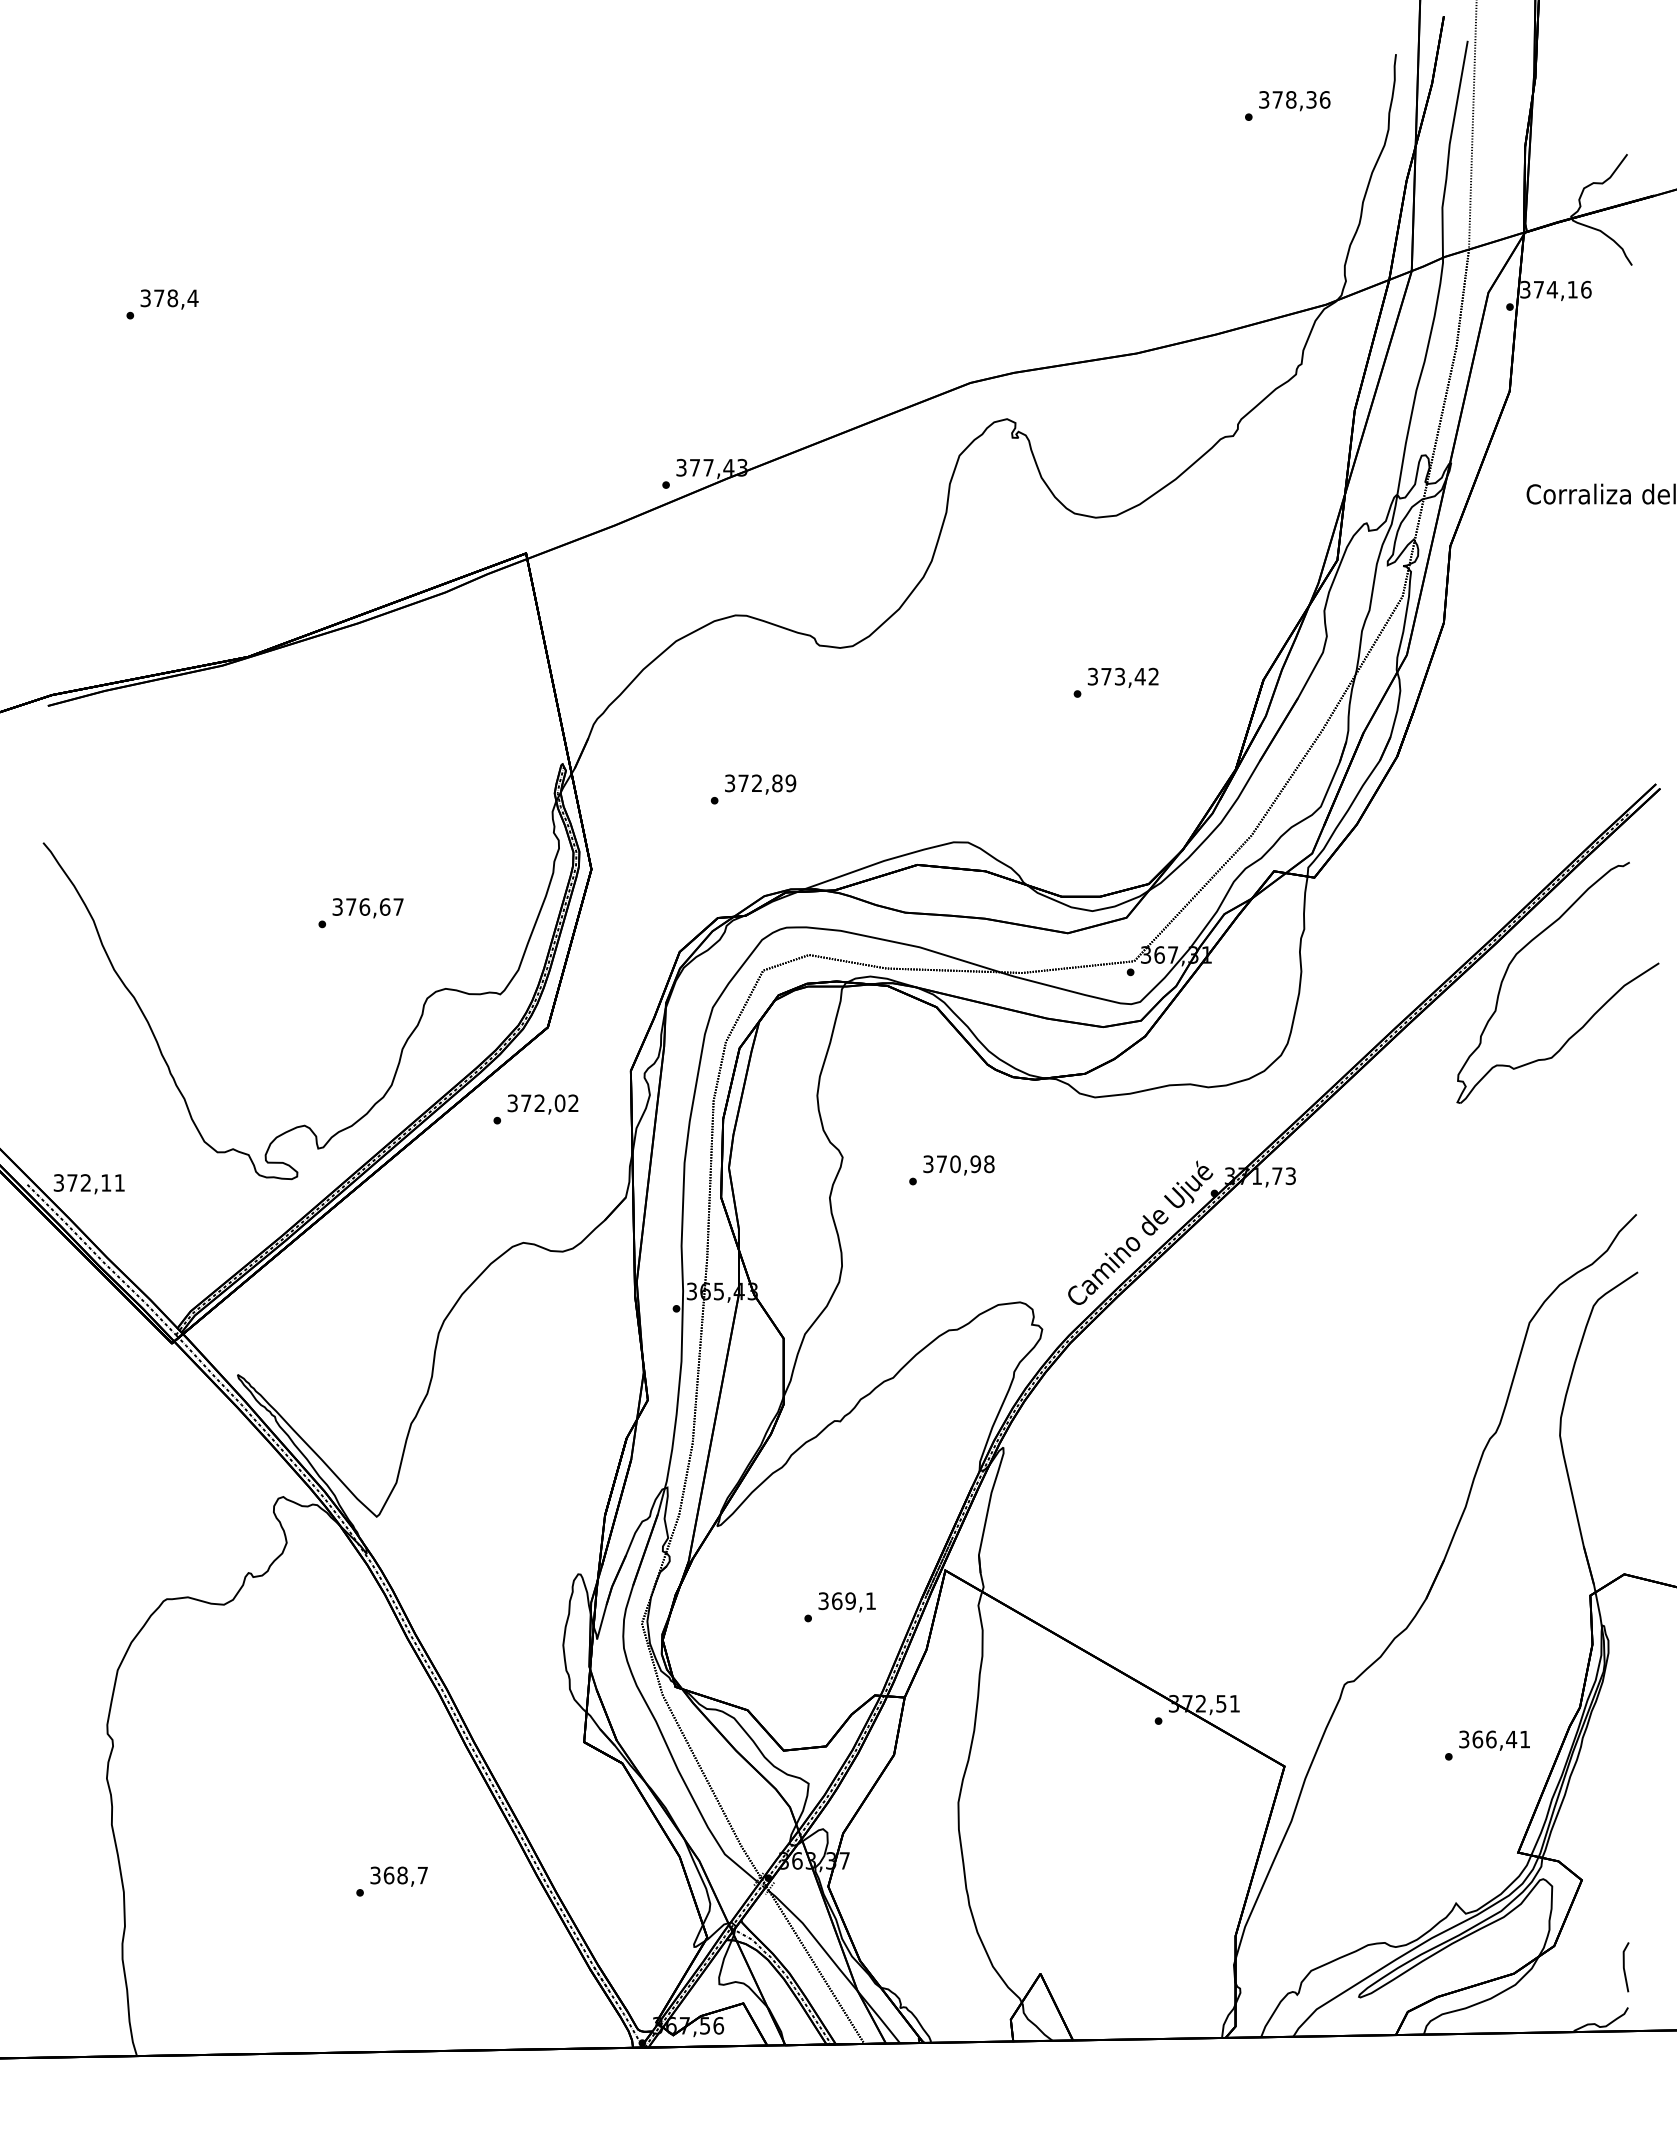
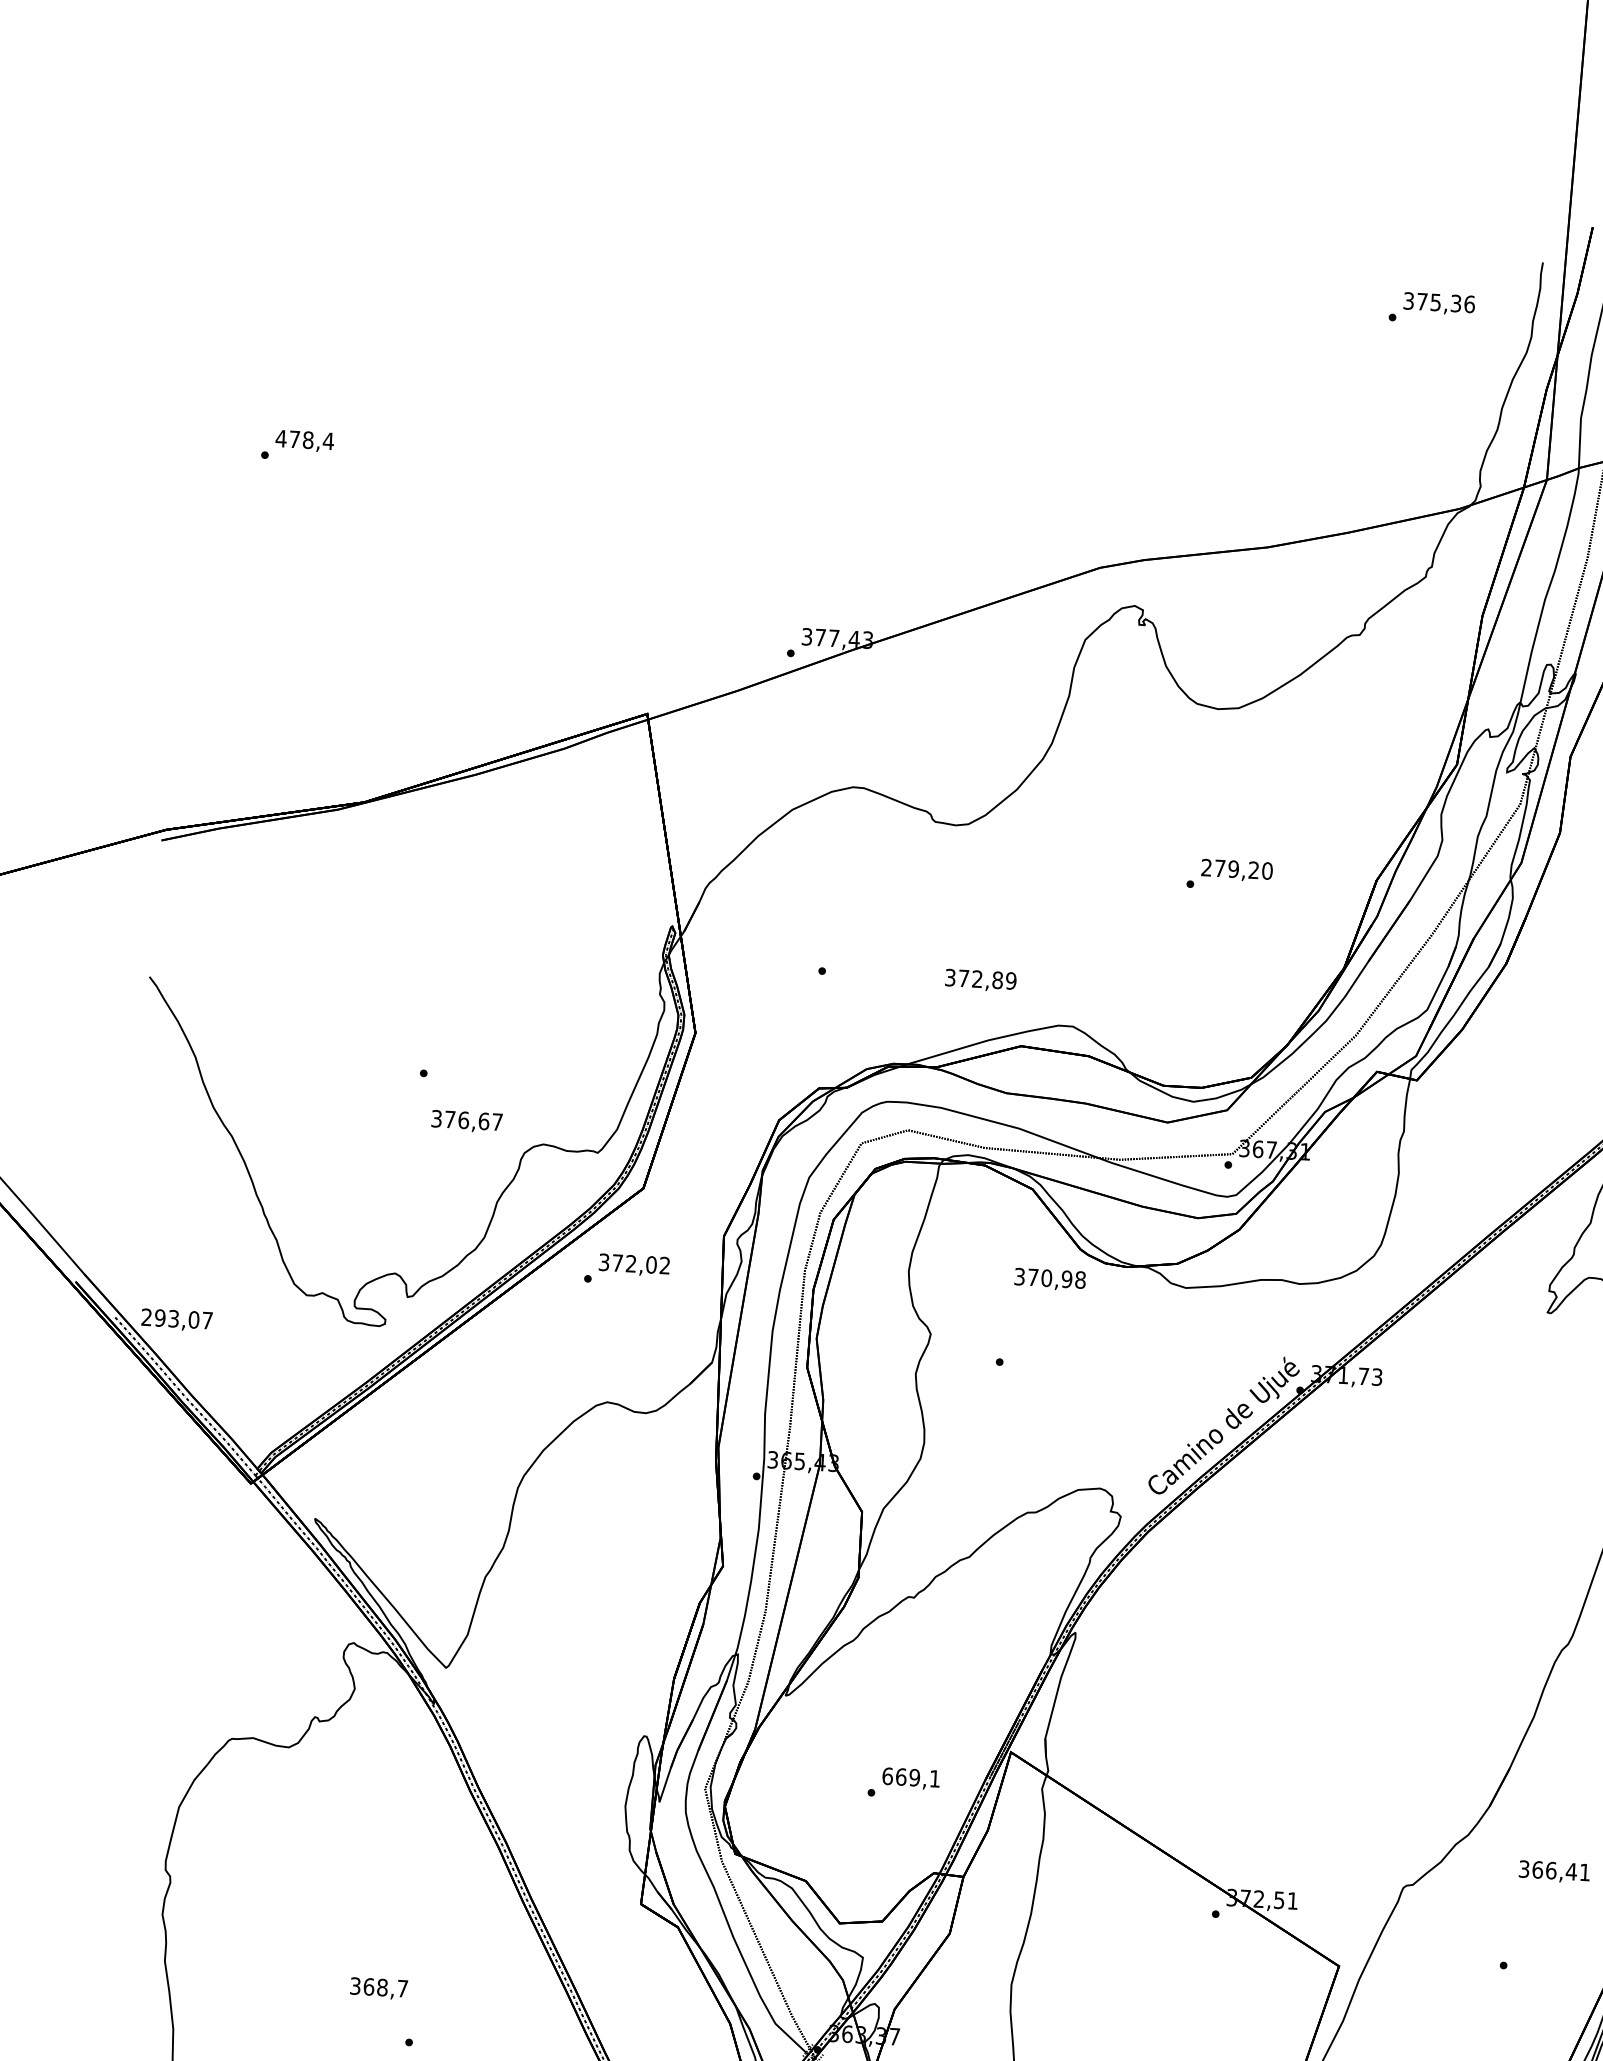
text: (1291, 99) -> (1436, 302), 378,36 -> 375,36
text: (145, 298) -> (281, 438), 378,4 -> 478,4
text: (1123, 676) -> (1237, 869), 373,42 -> 279,20
text: (760, 784) -> (980, 980), moved
text: (367, 908) -> (466, 1121), moved
text: (958, 1165) -> (1049, 1279), moved
text: (88, 1182) -> (176, 1318), 372,11 -> 293,07
text: (823, 1601) -> (887, 1776), 369,1 -> 669,1
text: (1494, 1740) -> (1554, 1871), moved
text: (398, 1876) -> (378, 1988), moved

